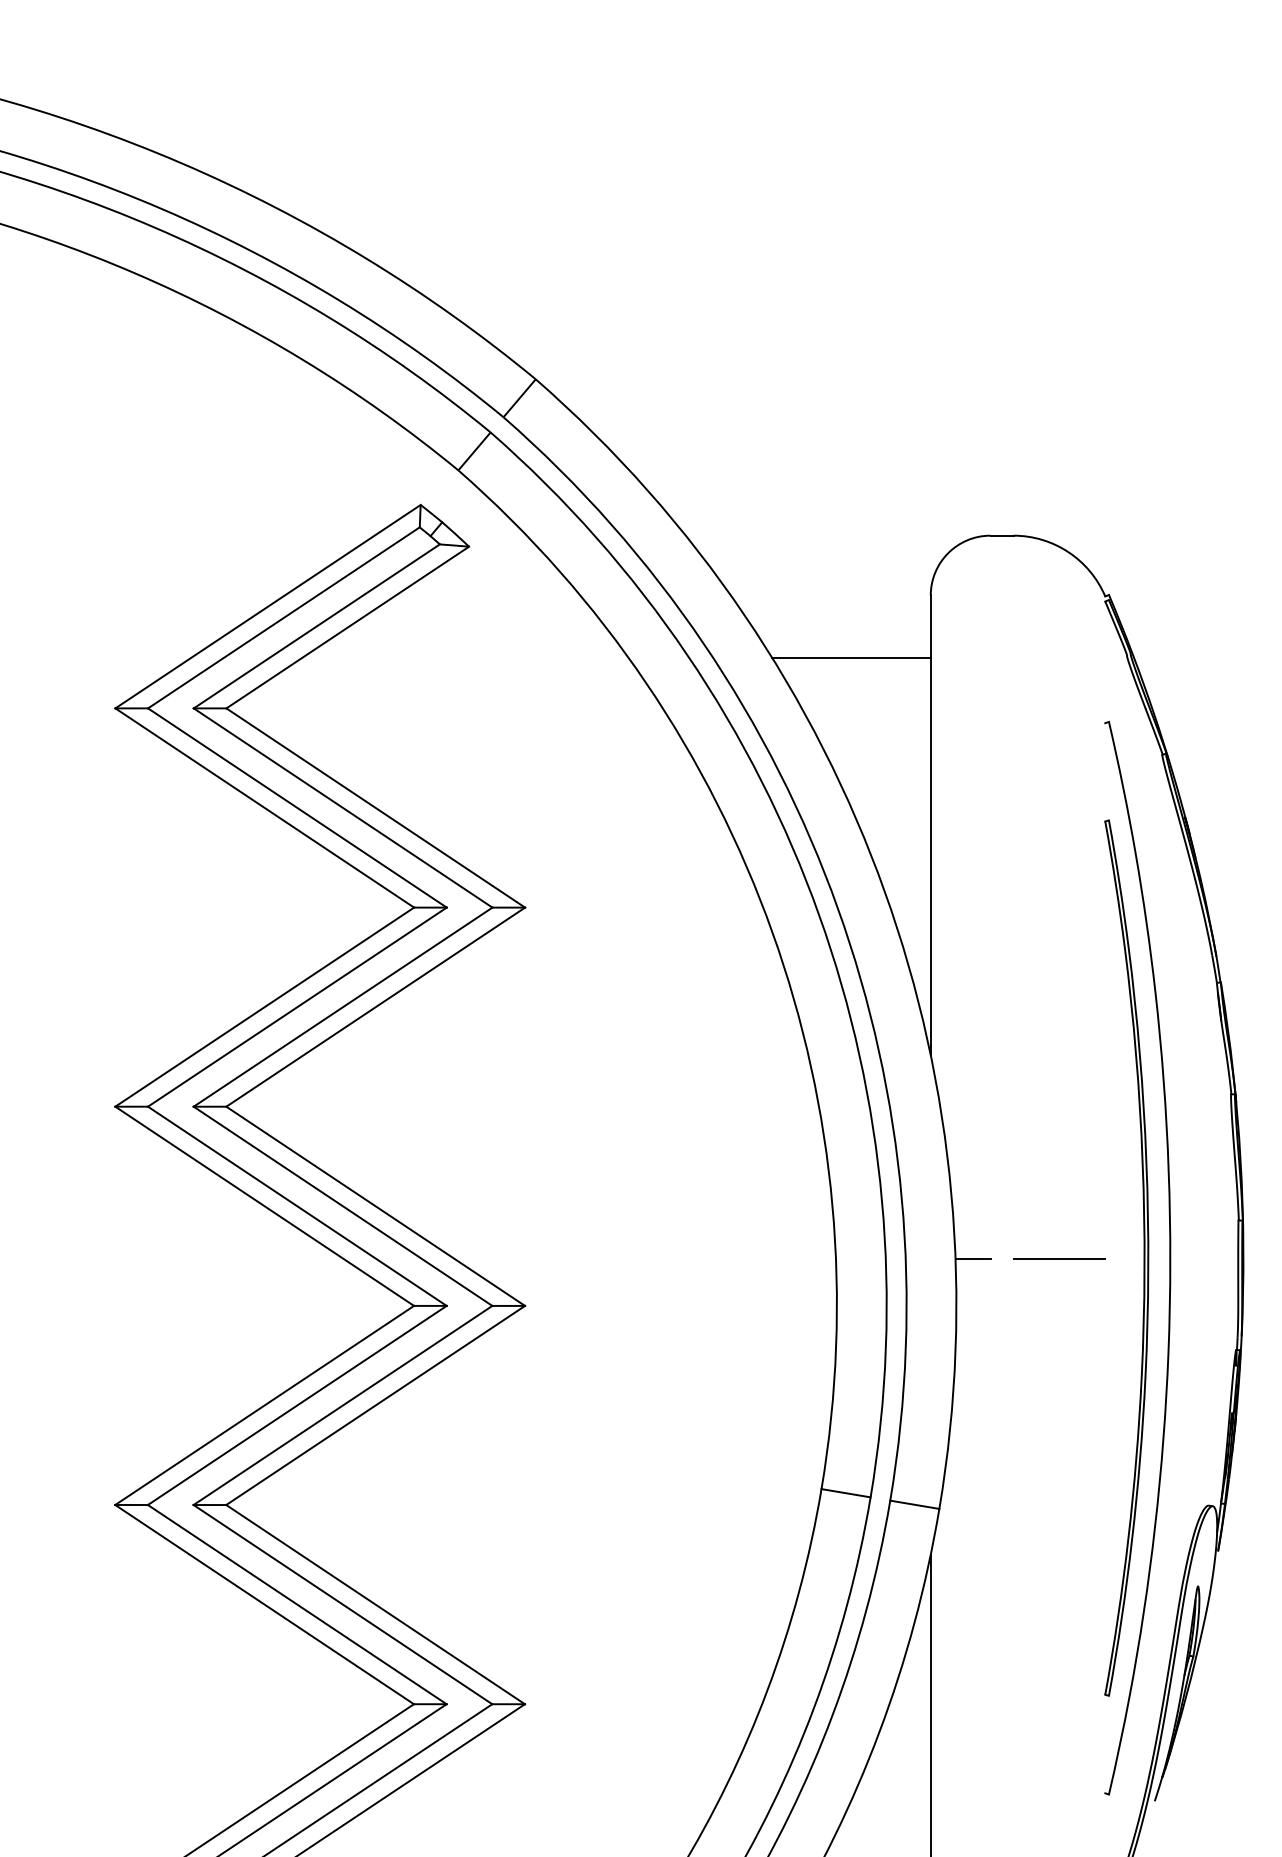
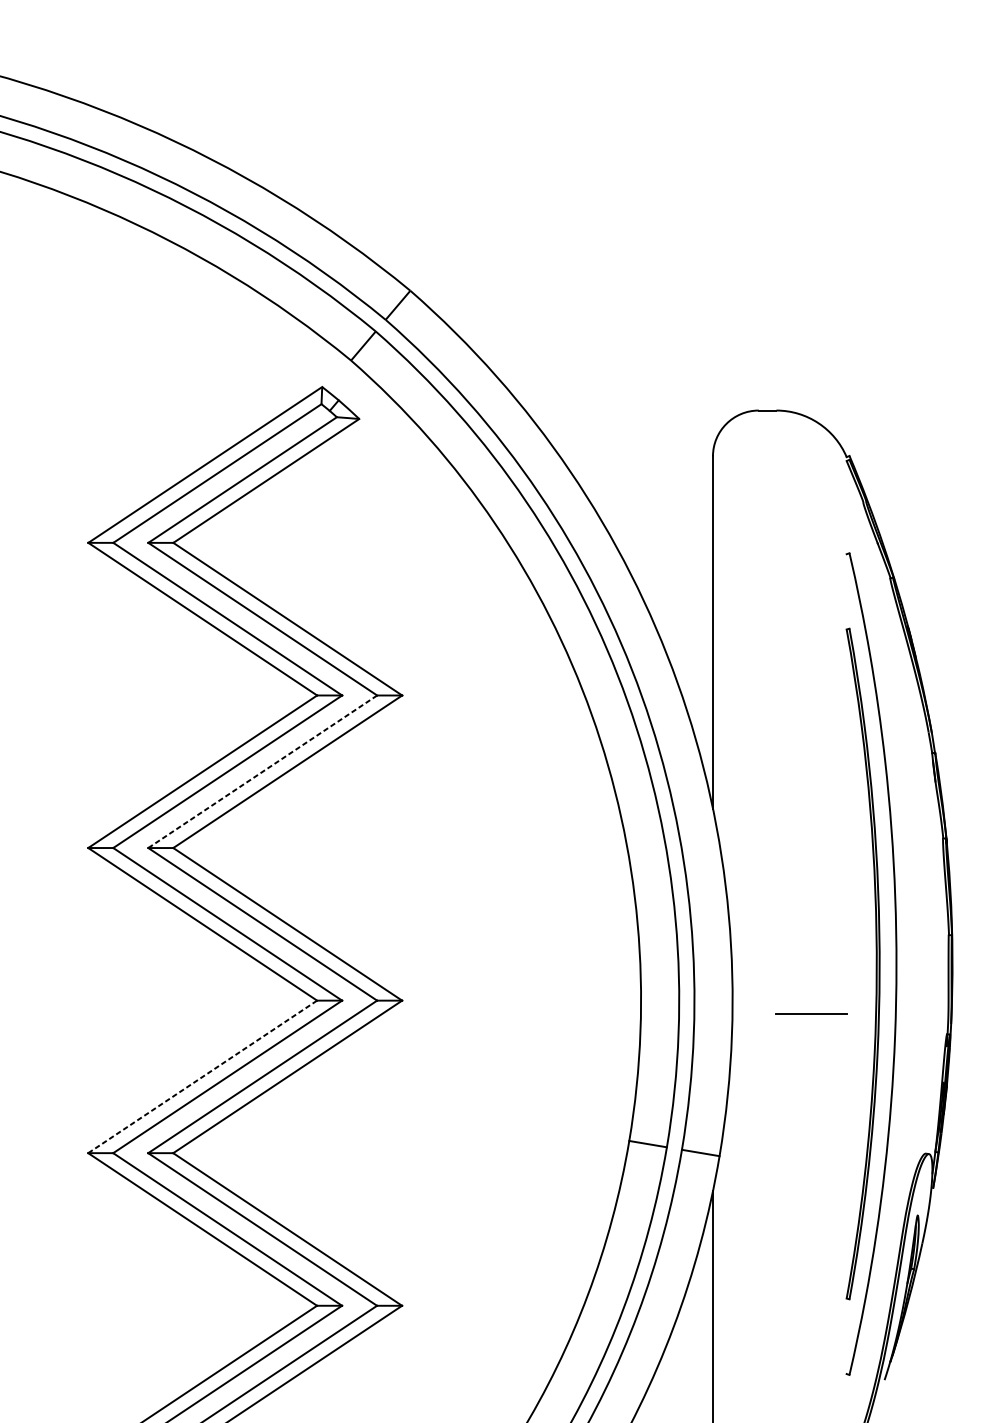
line: (851, 658) -> (652, 504), removed
line: (343, 1007) -> (263, 772), solid -> dashed
line: (972, 1258) -> (744, 964), removed
line: (1059, 1258) -> (811, 1014), moved
line: (264, 1405) -> (202, 1076), solid -> dashed

